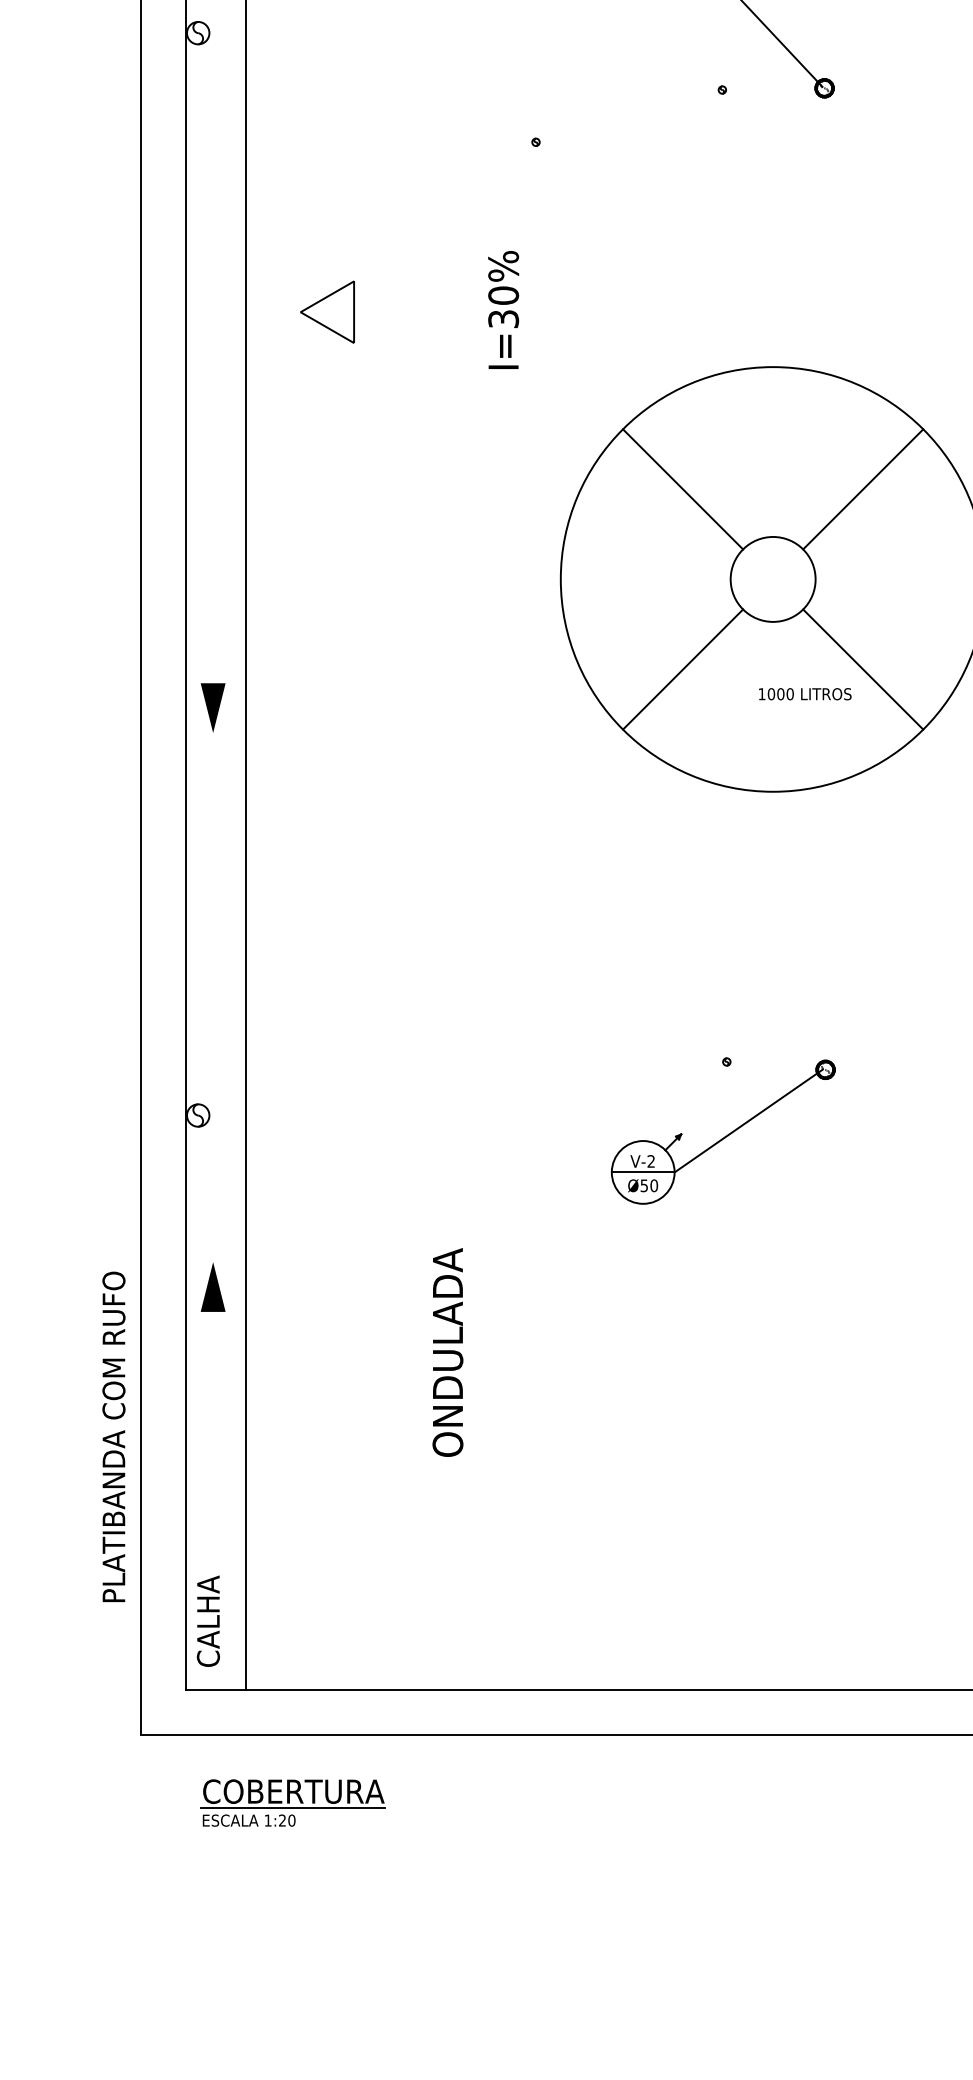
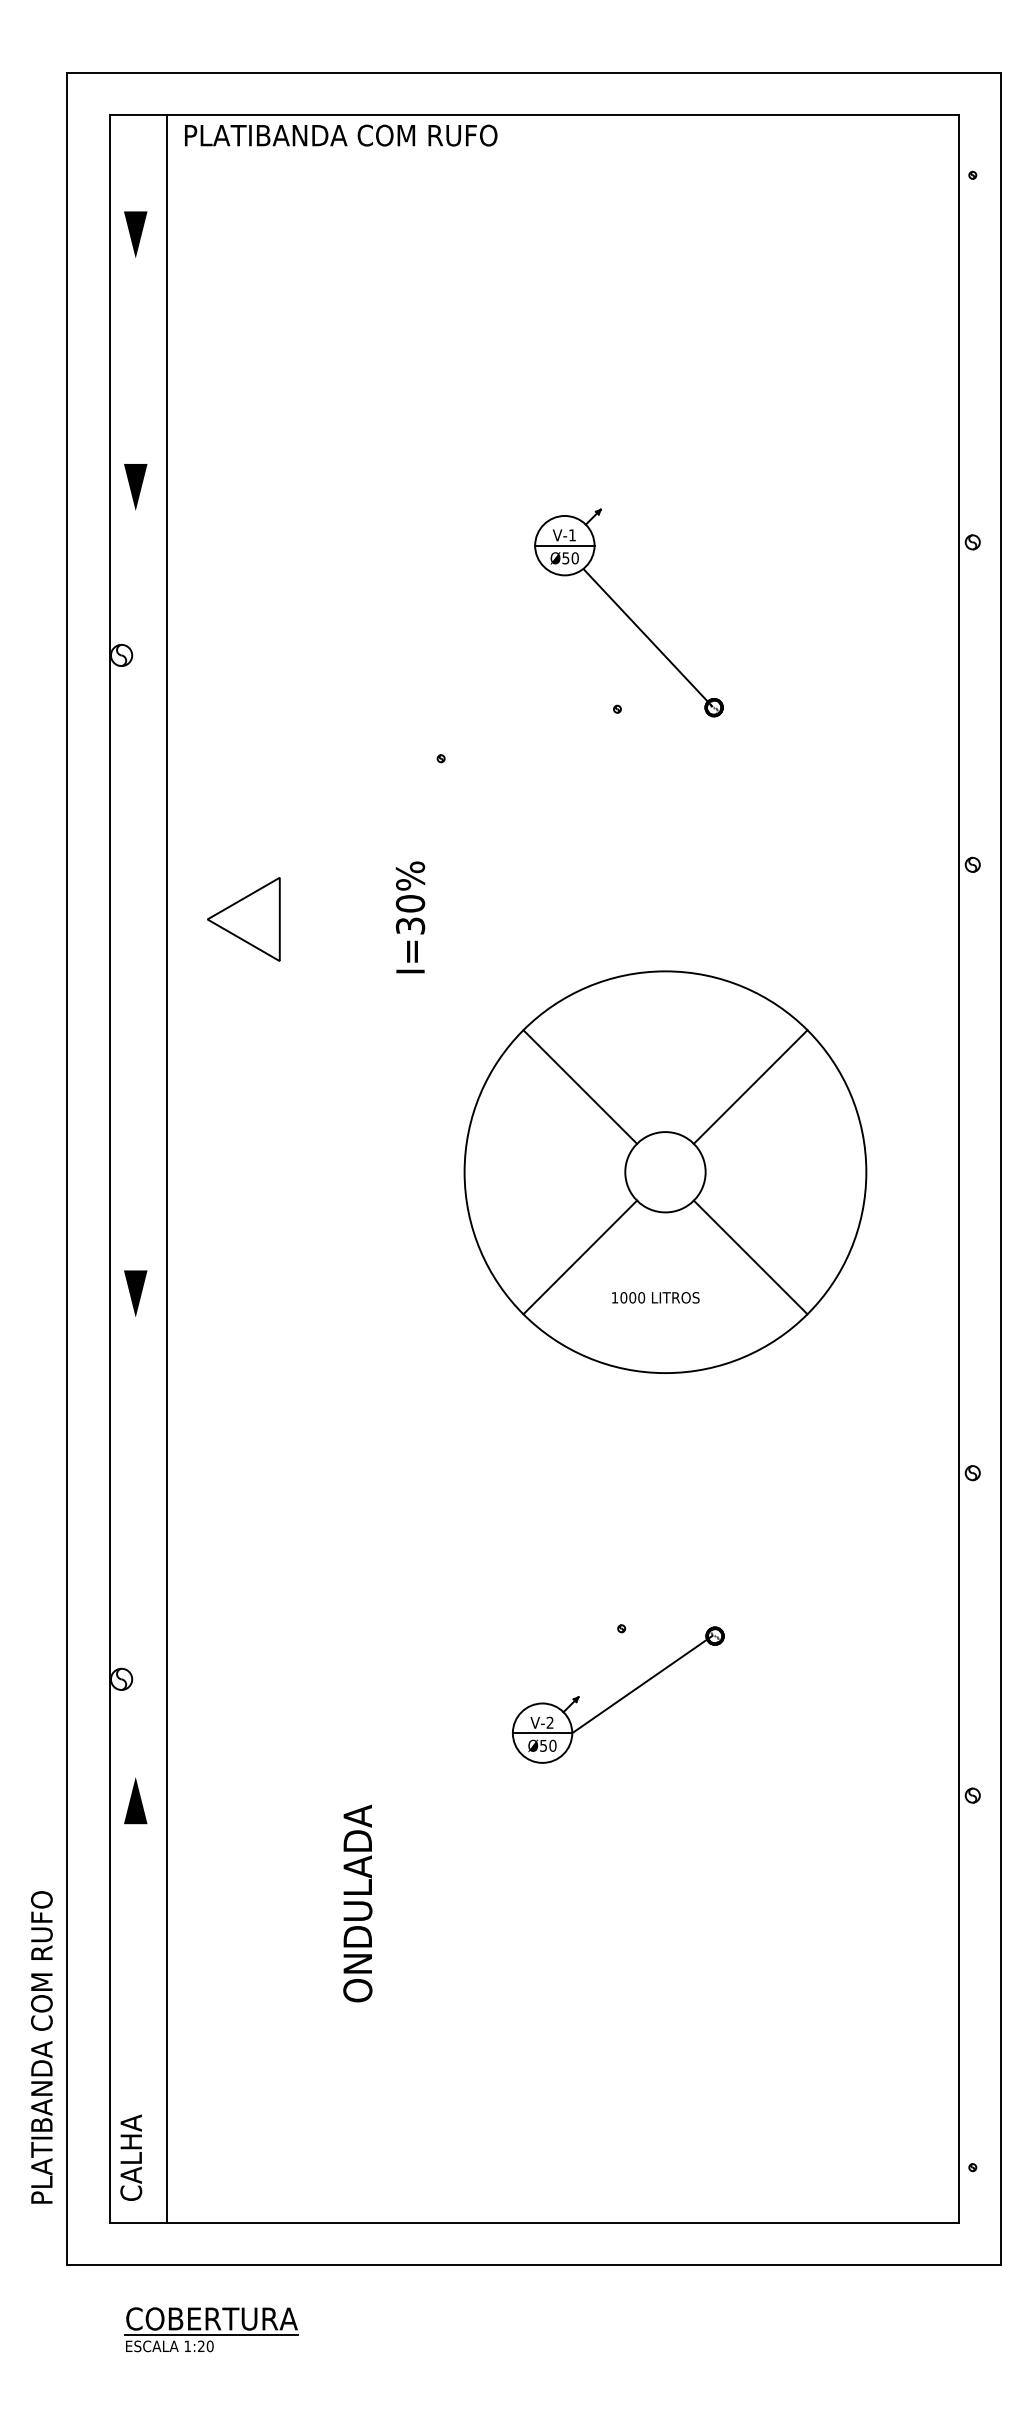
part: (327, 312) -> (243, 919), size x1.43
text: (804, 693) -> (655, 1297), moved
part: (212, 1286) -> (135, 1800), moved
text: (113, 1437) -> (41, 2047), moved

